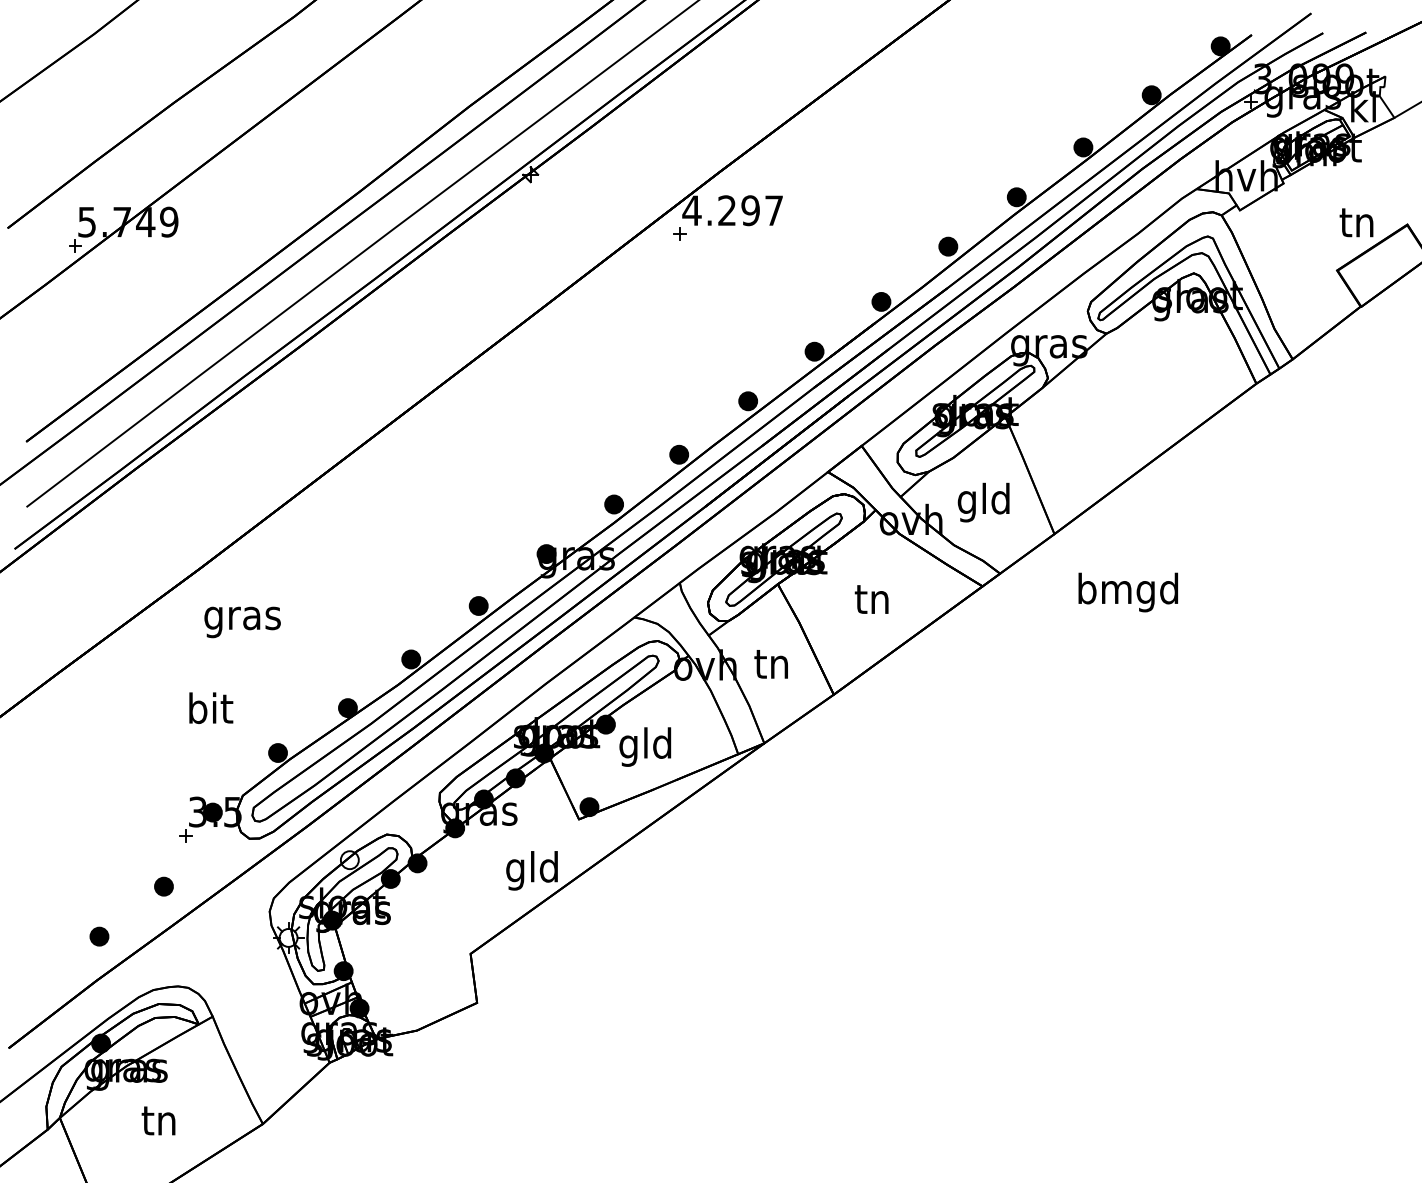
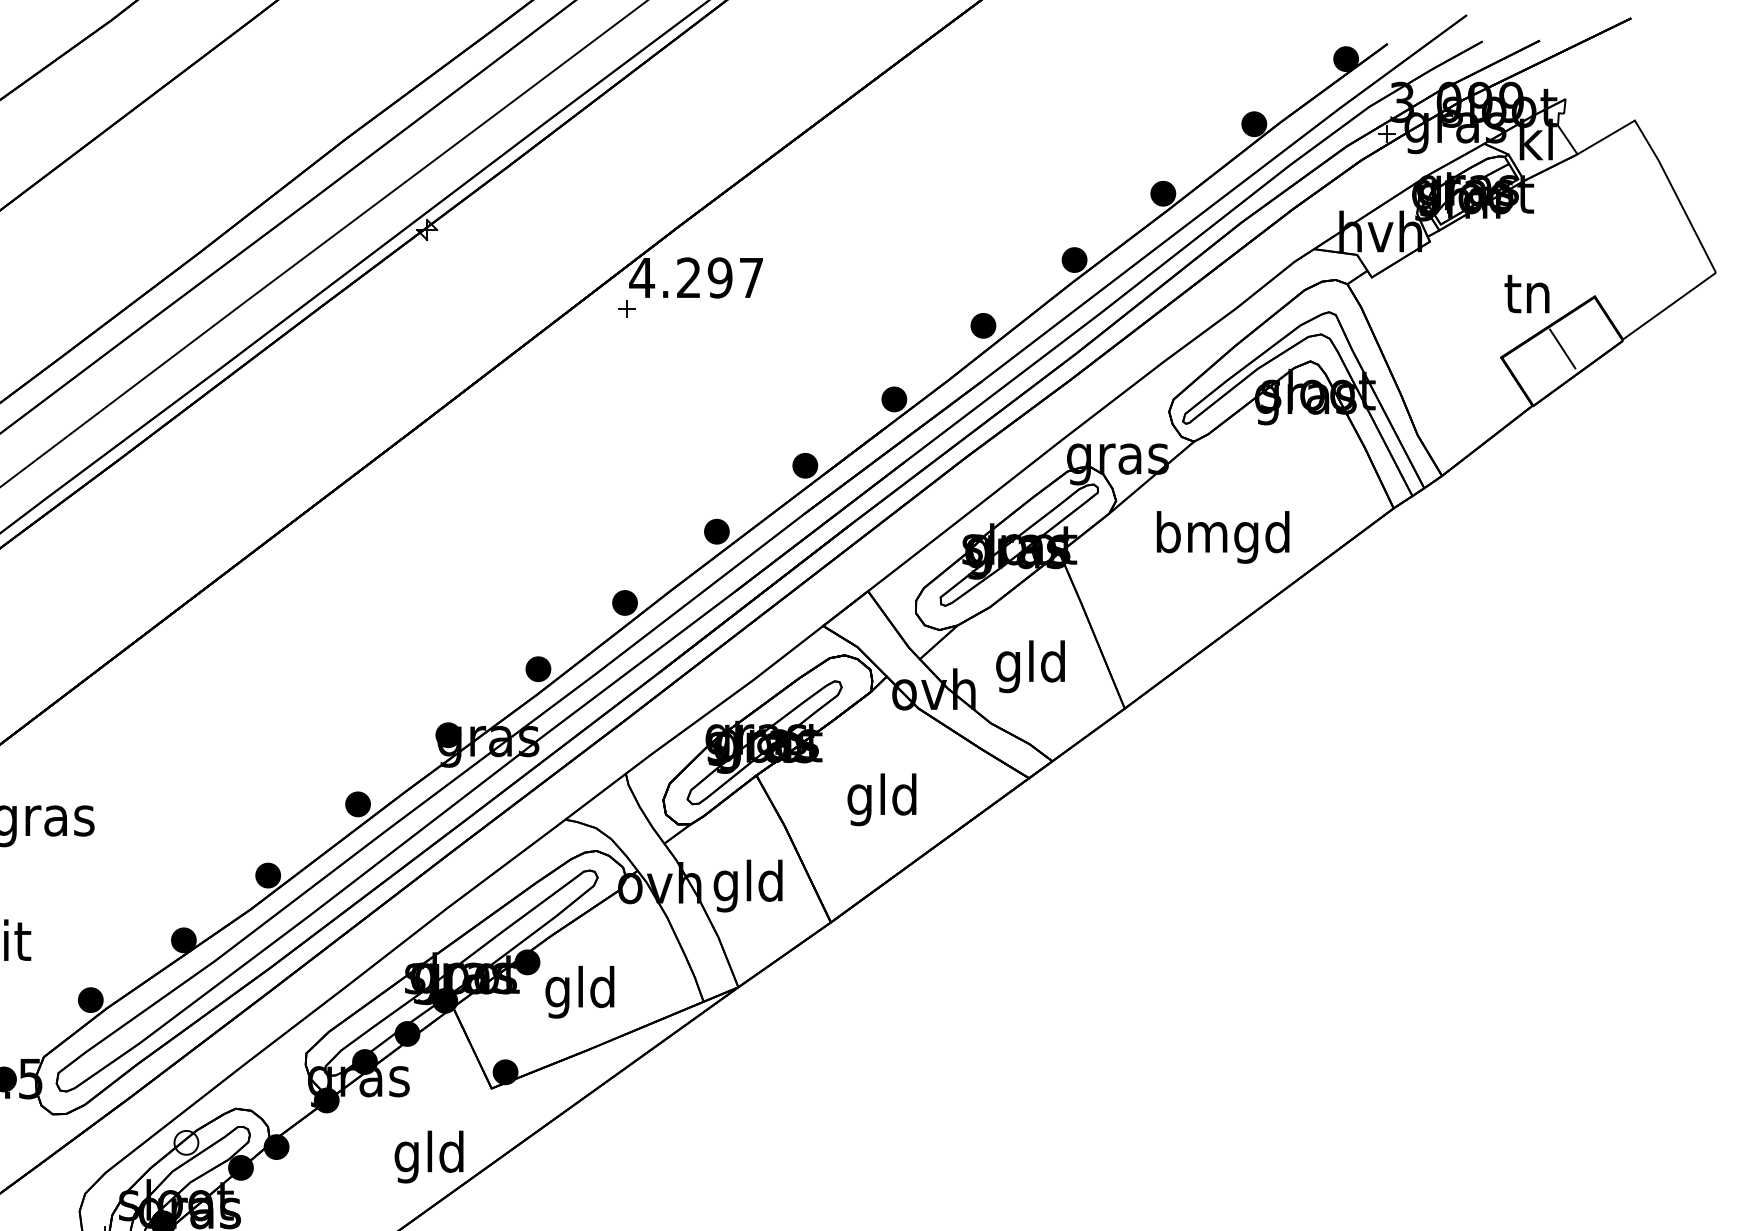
line: (1382, 263) -> (1561, 348), added
text: (1127, 592) -> (1222, 537), moved
text: (871, 602) -> (881, 799), tn -> gld
text: (771, 667) -> (747, 886), tn -> gld

